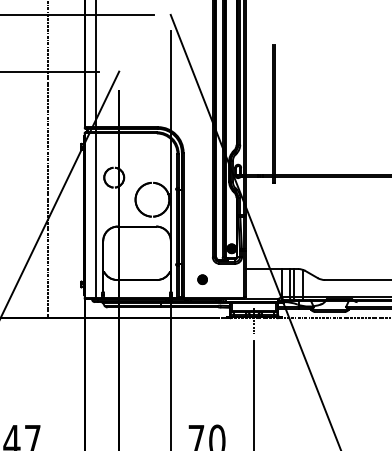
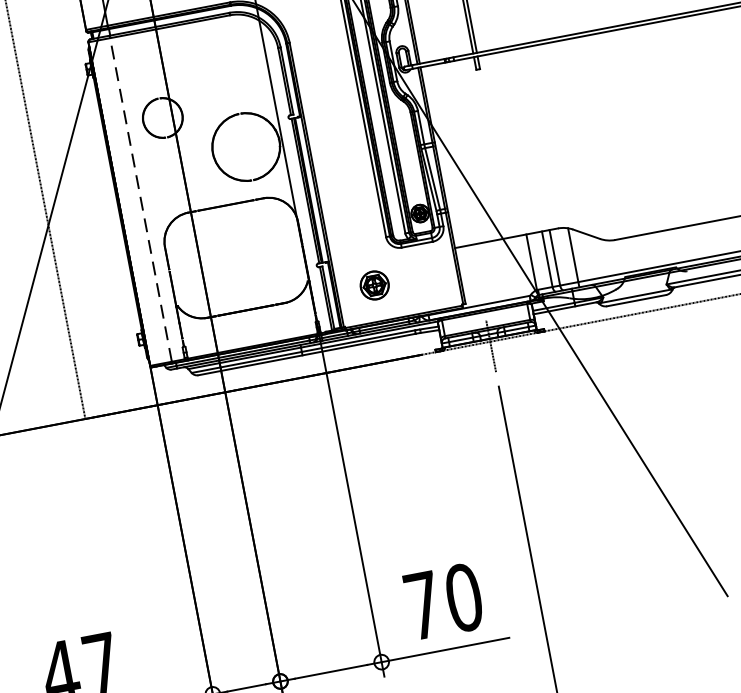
line: (95, 214) -> (139, 197), solid -> dashed
part: (202, 279) -> (374, 284), size x1.6

